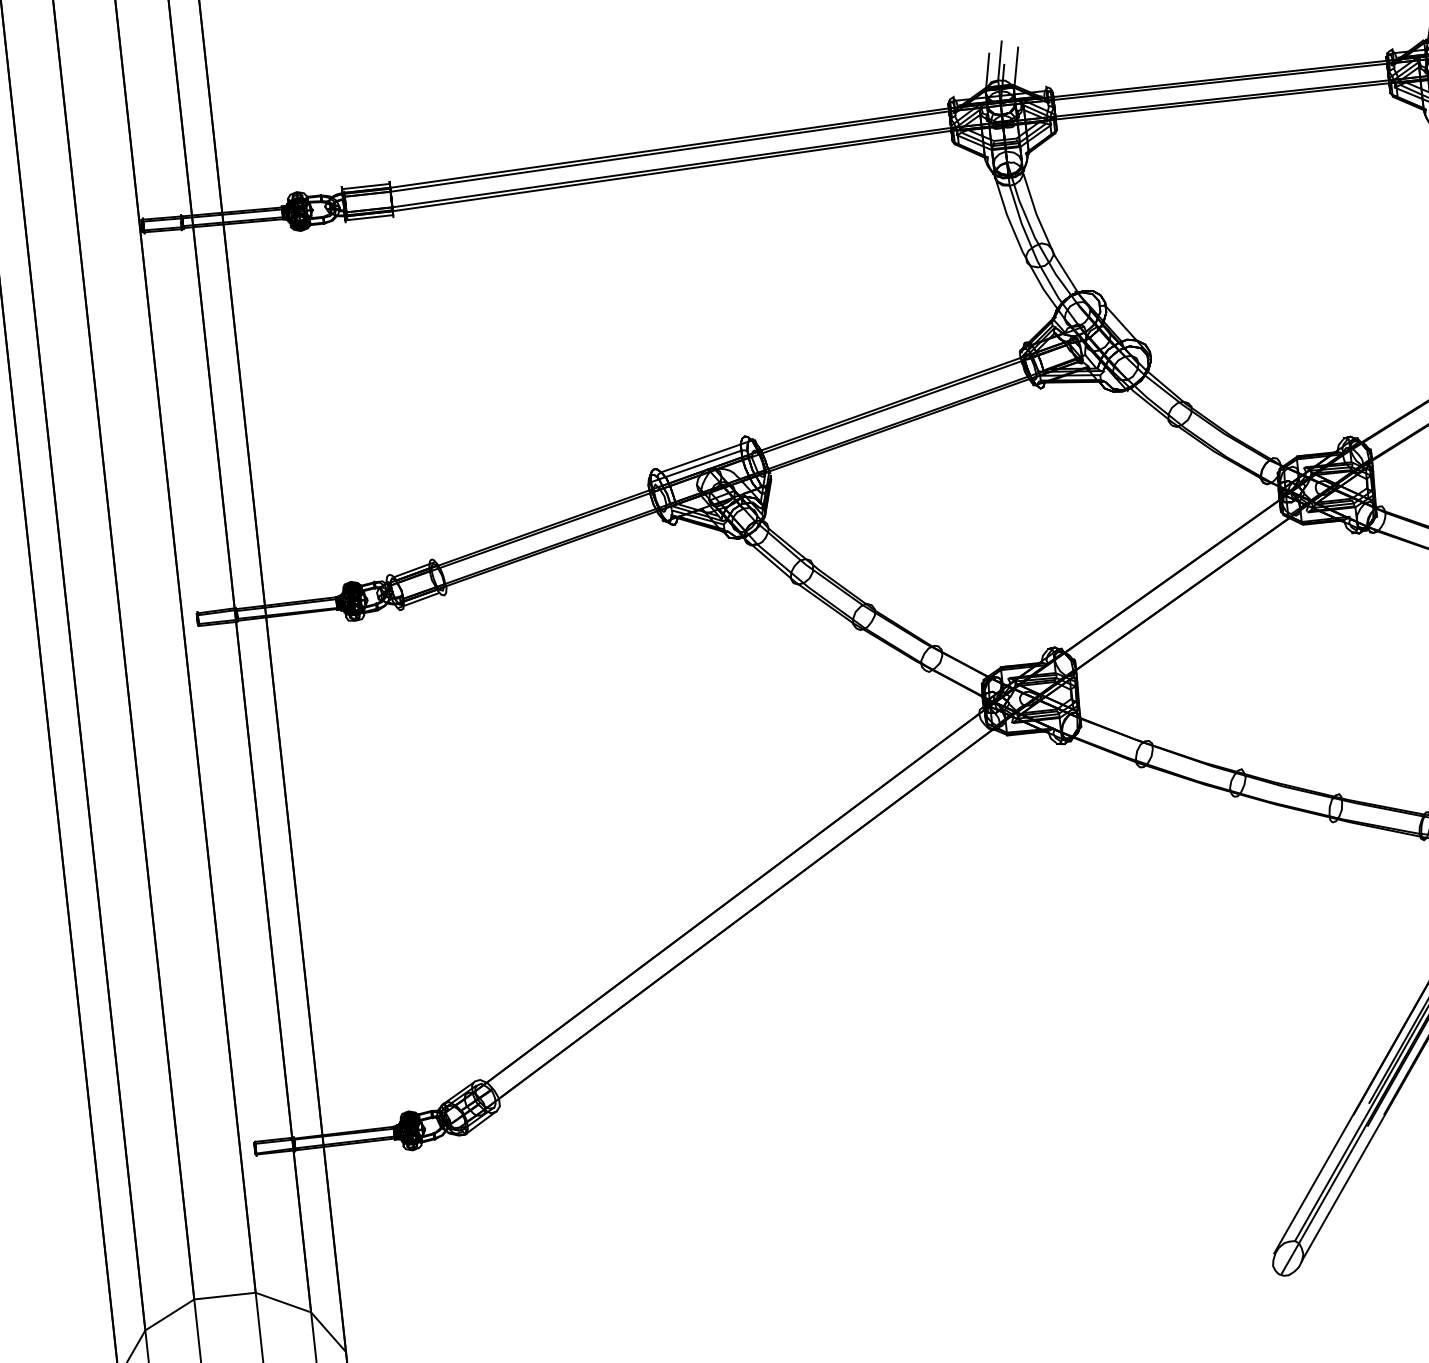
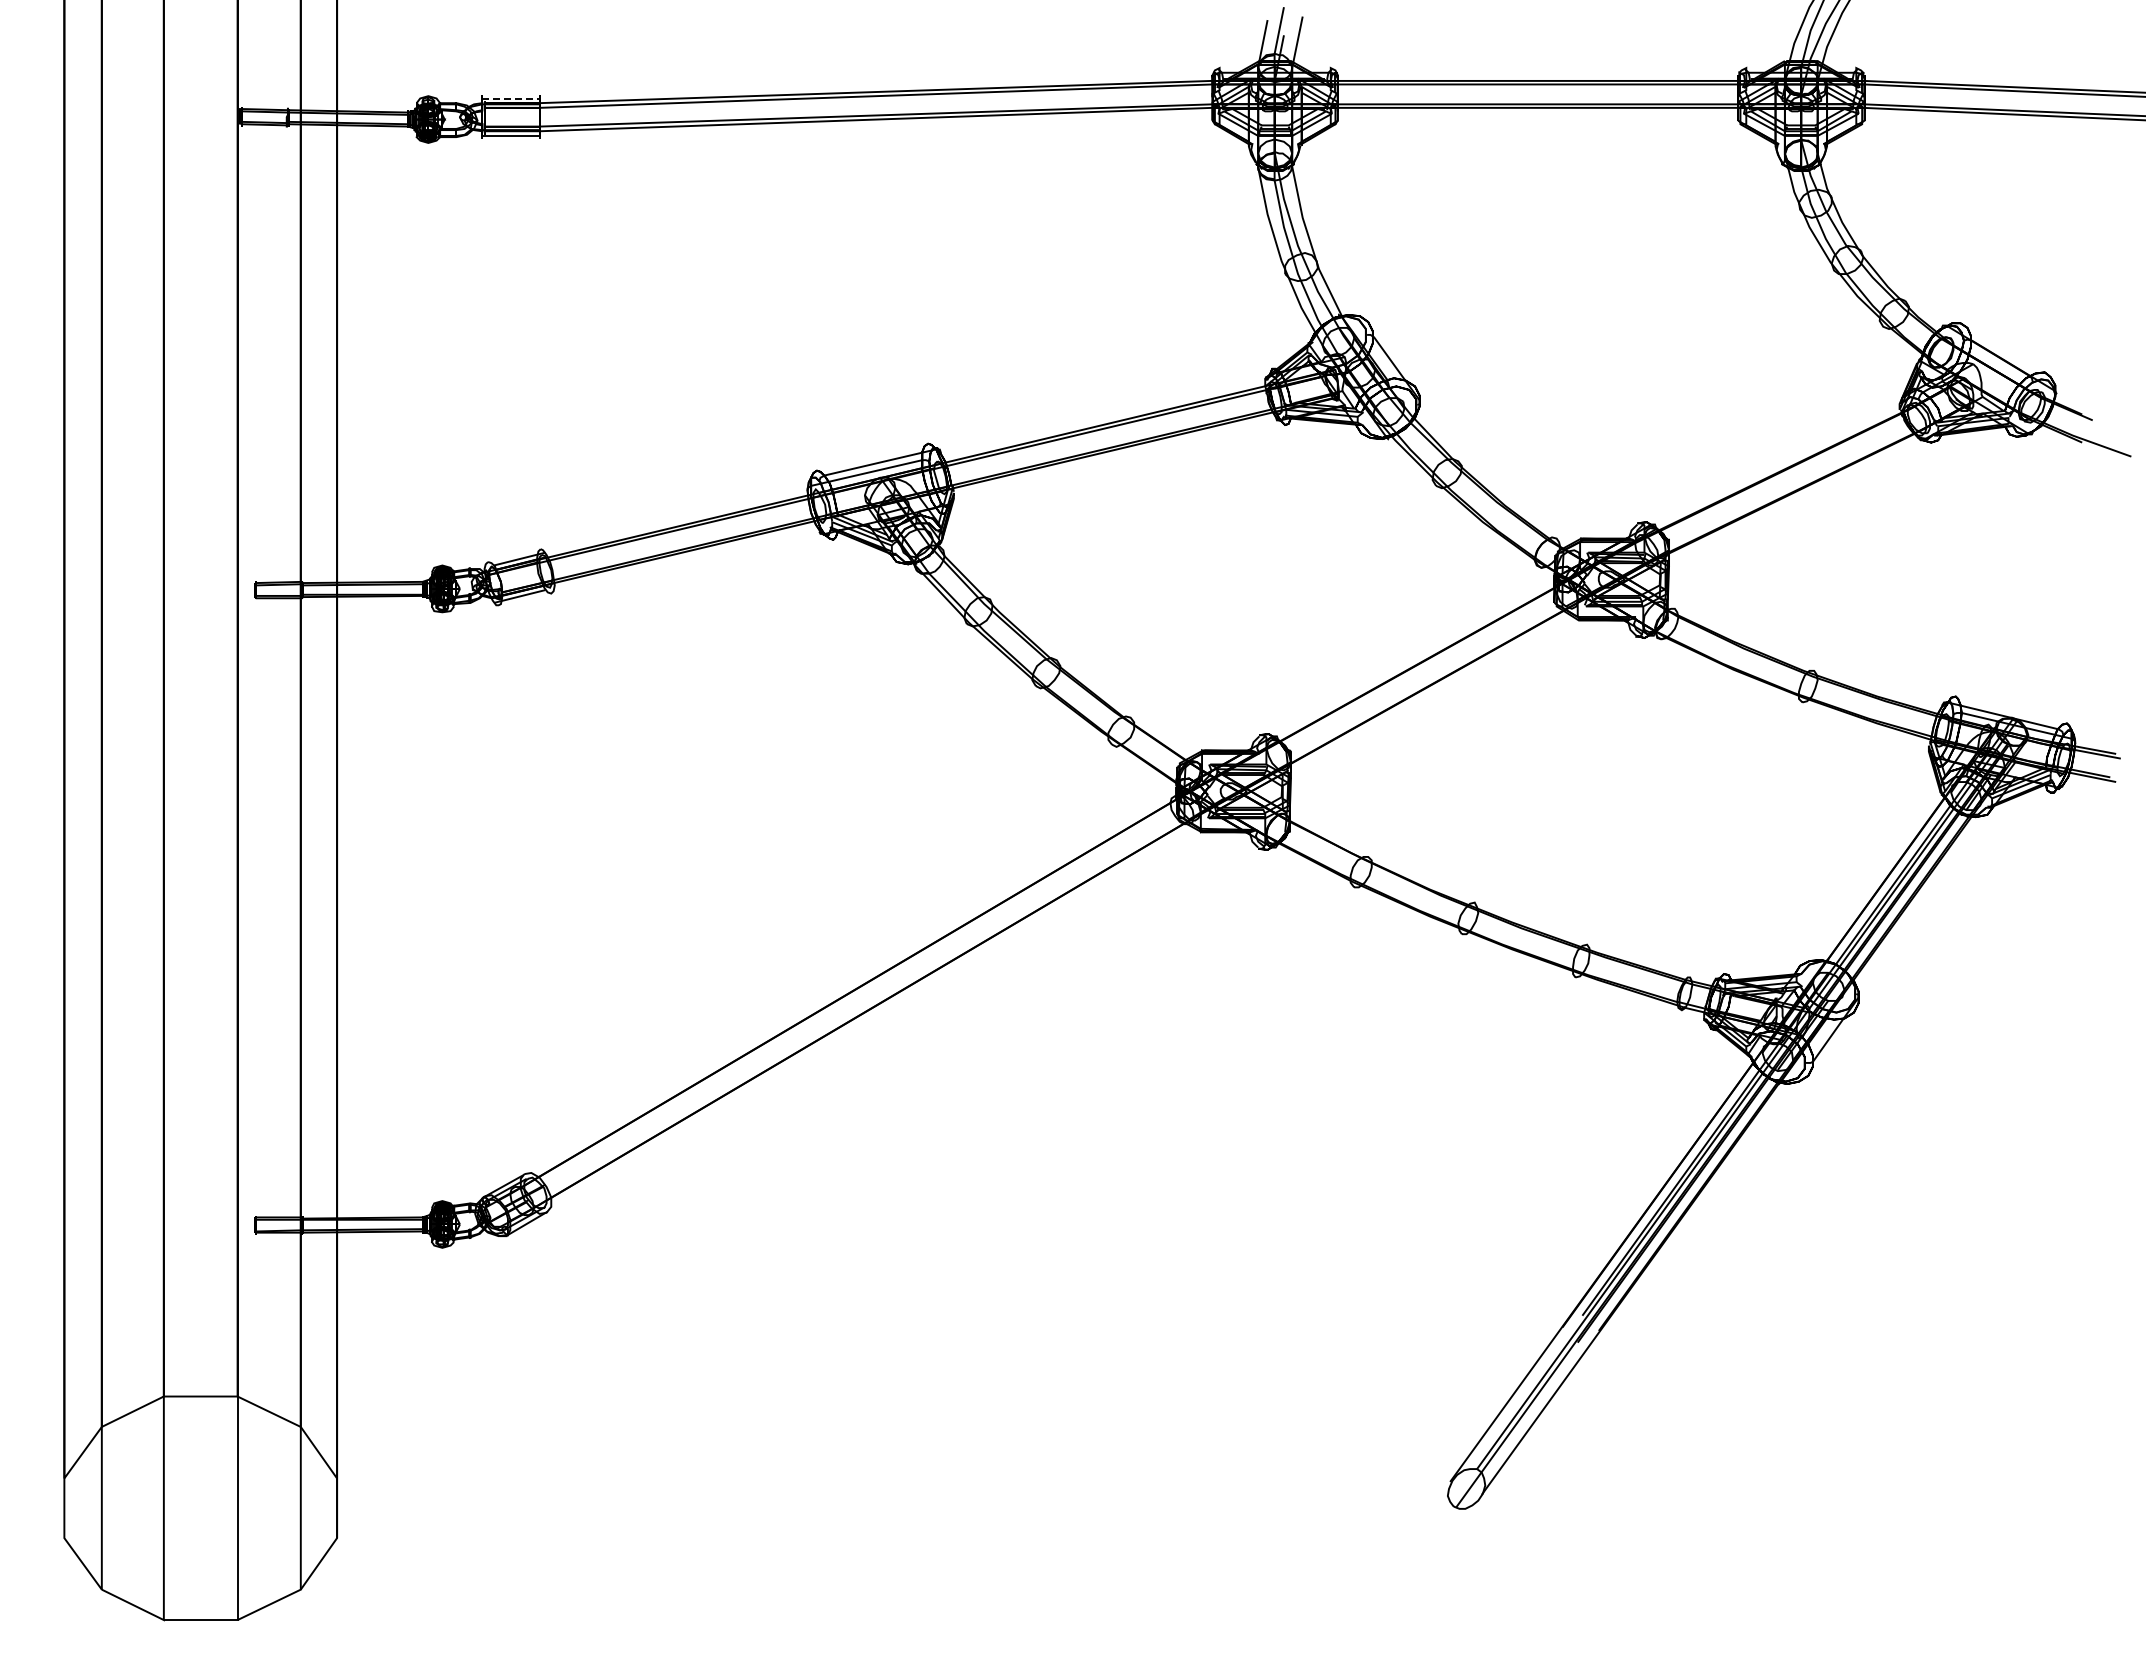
line: (365, 186) -> (510, 98), solid -> dashed

